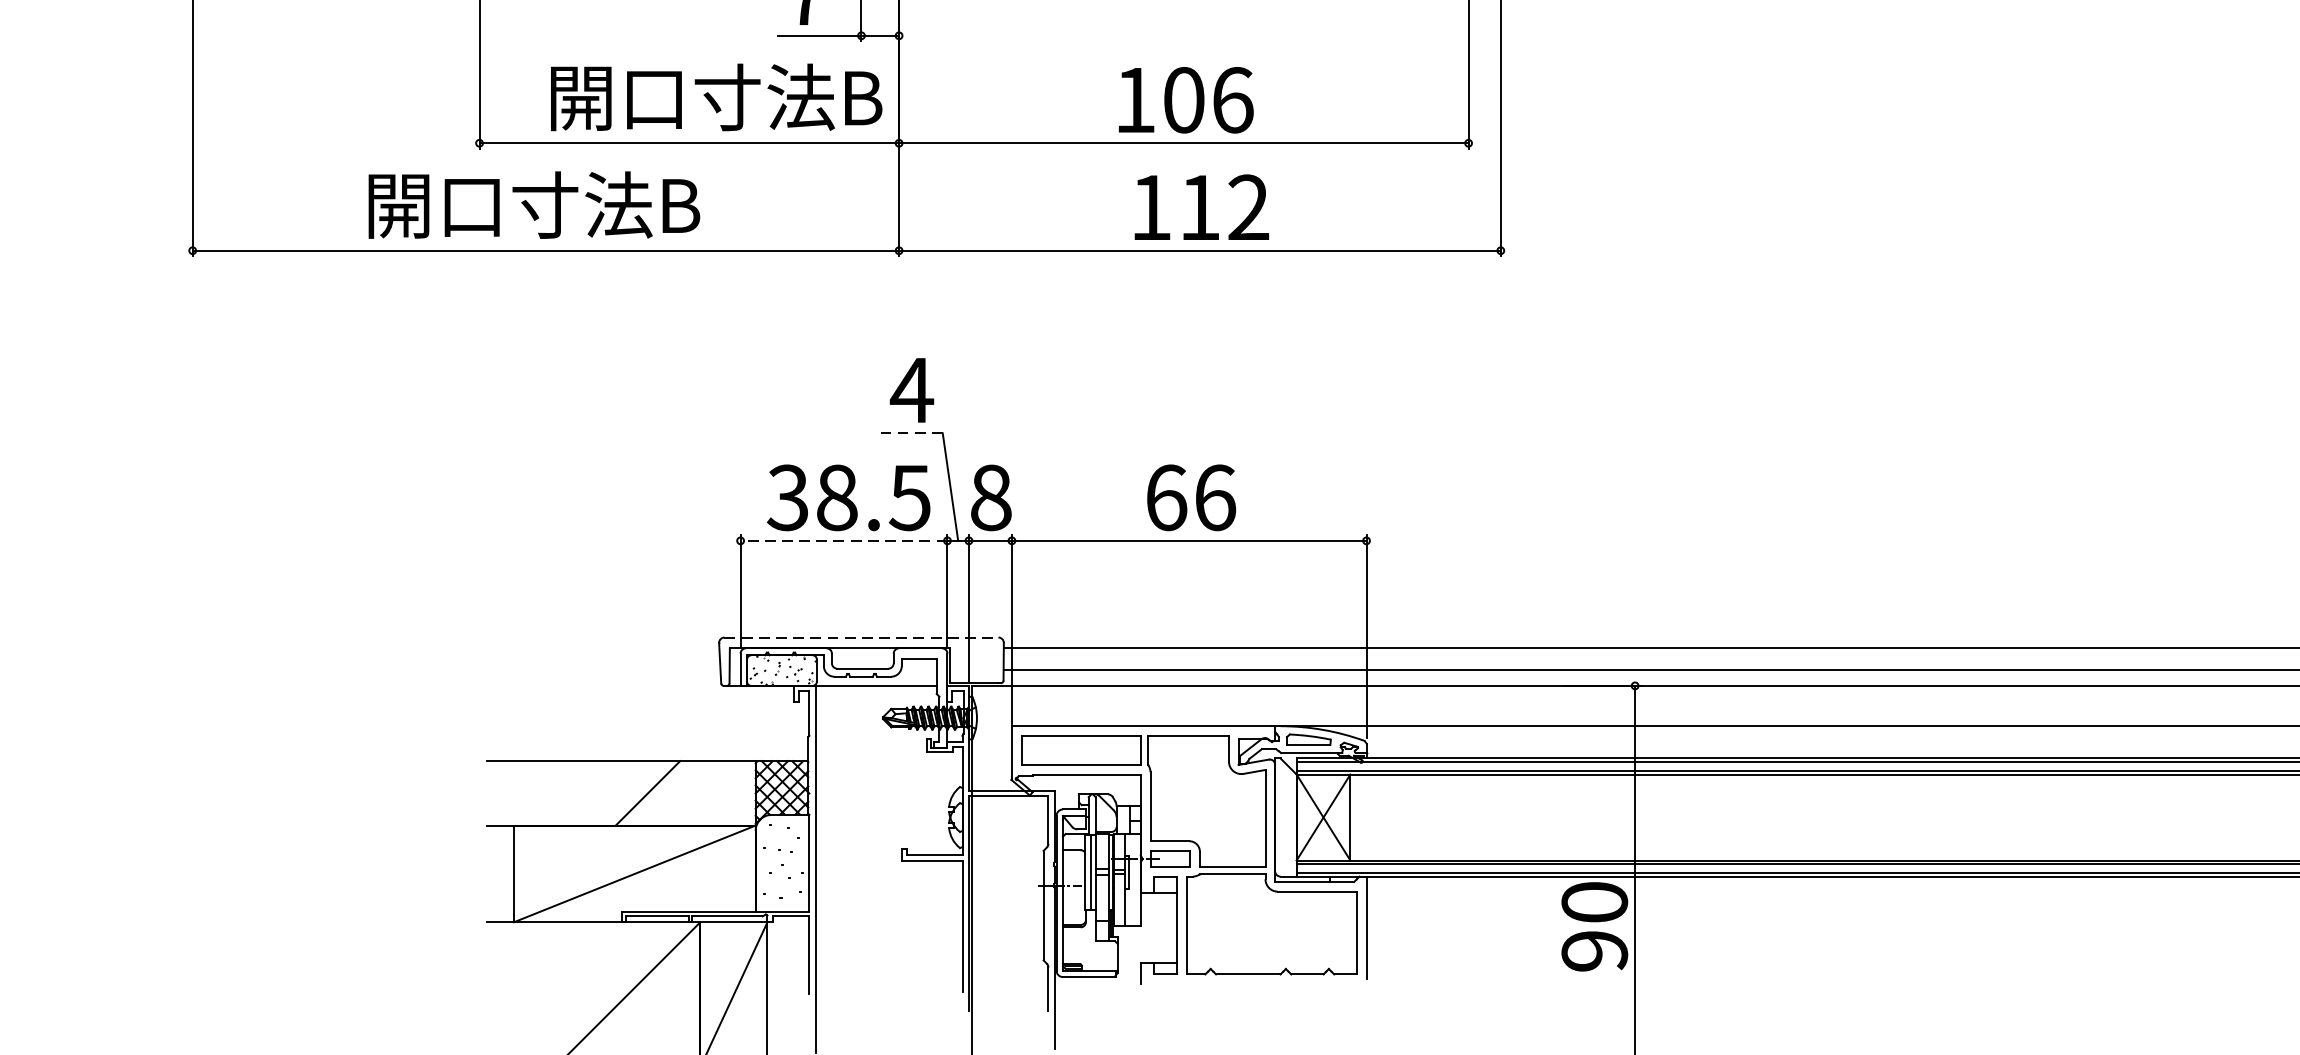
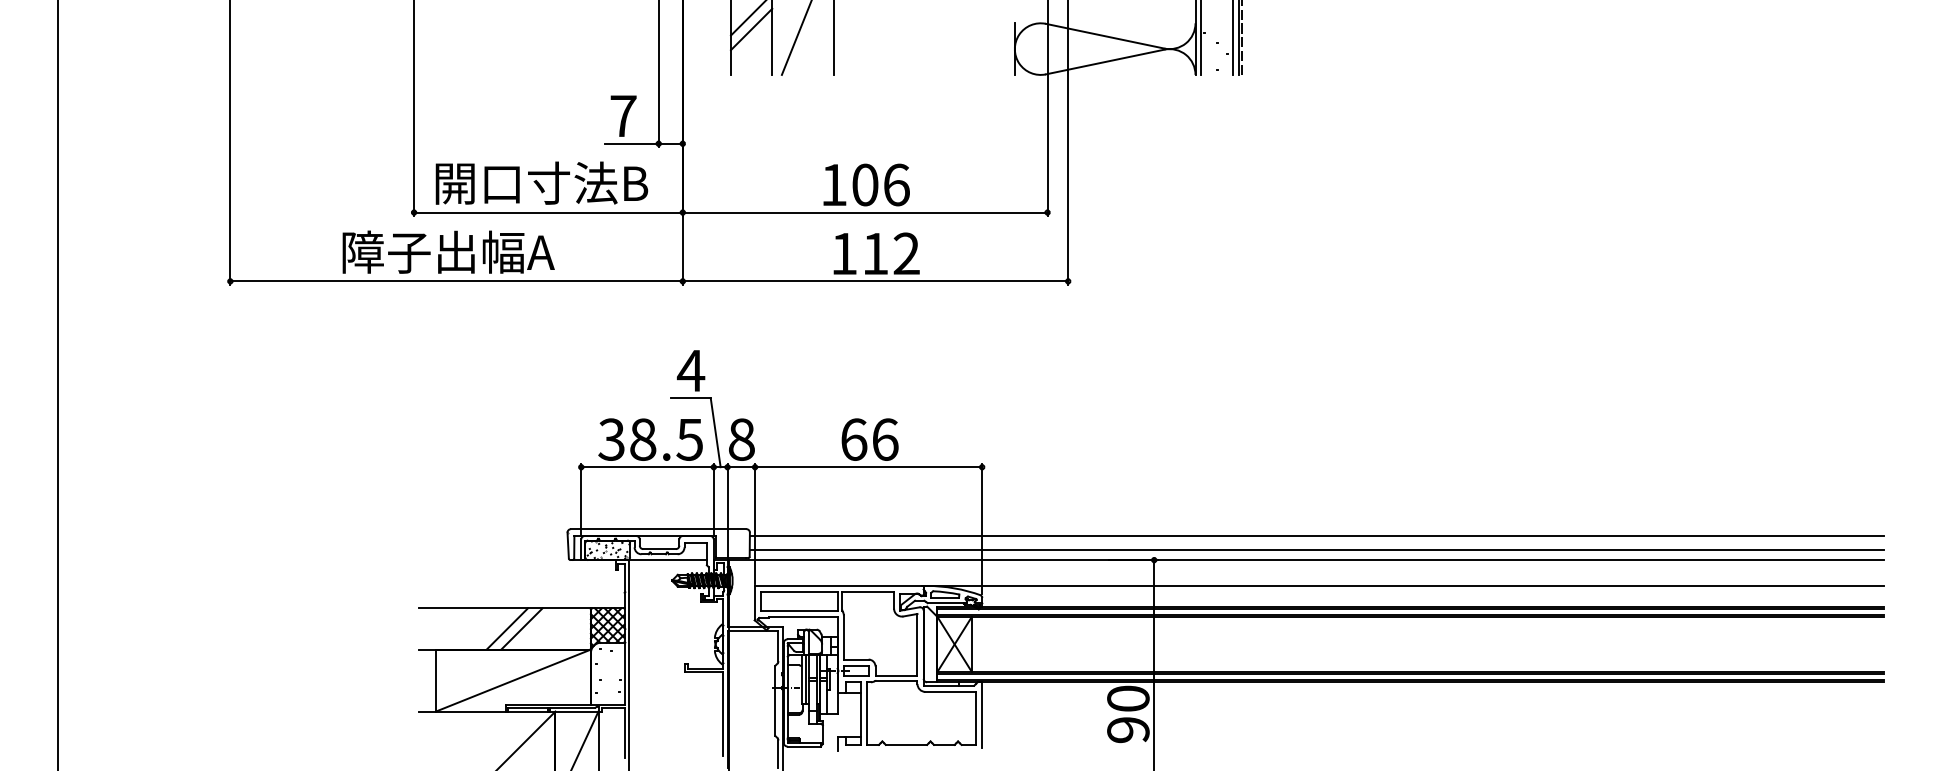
text: (715, 96) -> (541, 182), moved
text: (533, 204) -> (448, 251), 開口寸法B -> 障子出幅A
line: (911, 433) -> (690, 398), dashed -> solid
line: (843, 541) -> (647, 467), dashed -> solid
line: (861, 638) -> (658, 529), dashed -> solid
line: (625, 792) -> (507, 628), added

